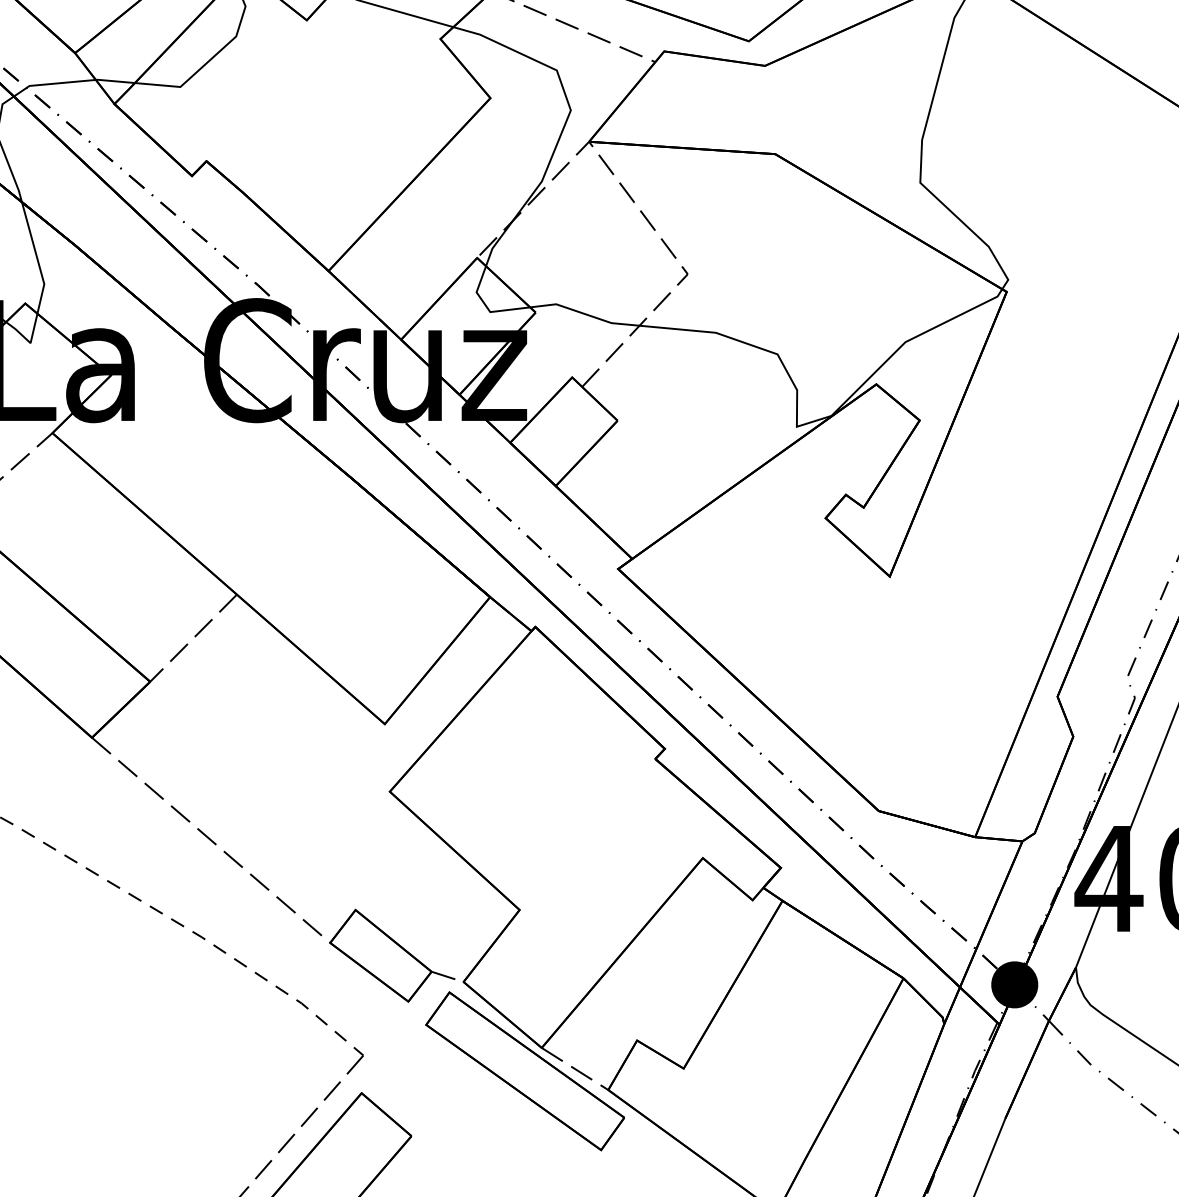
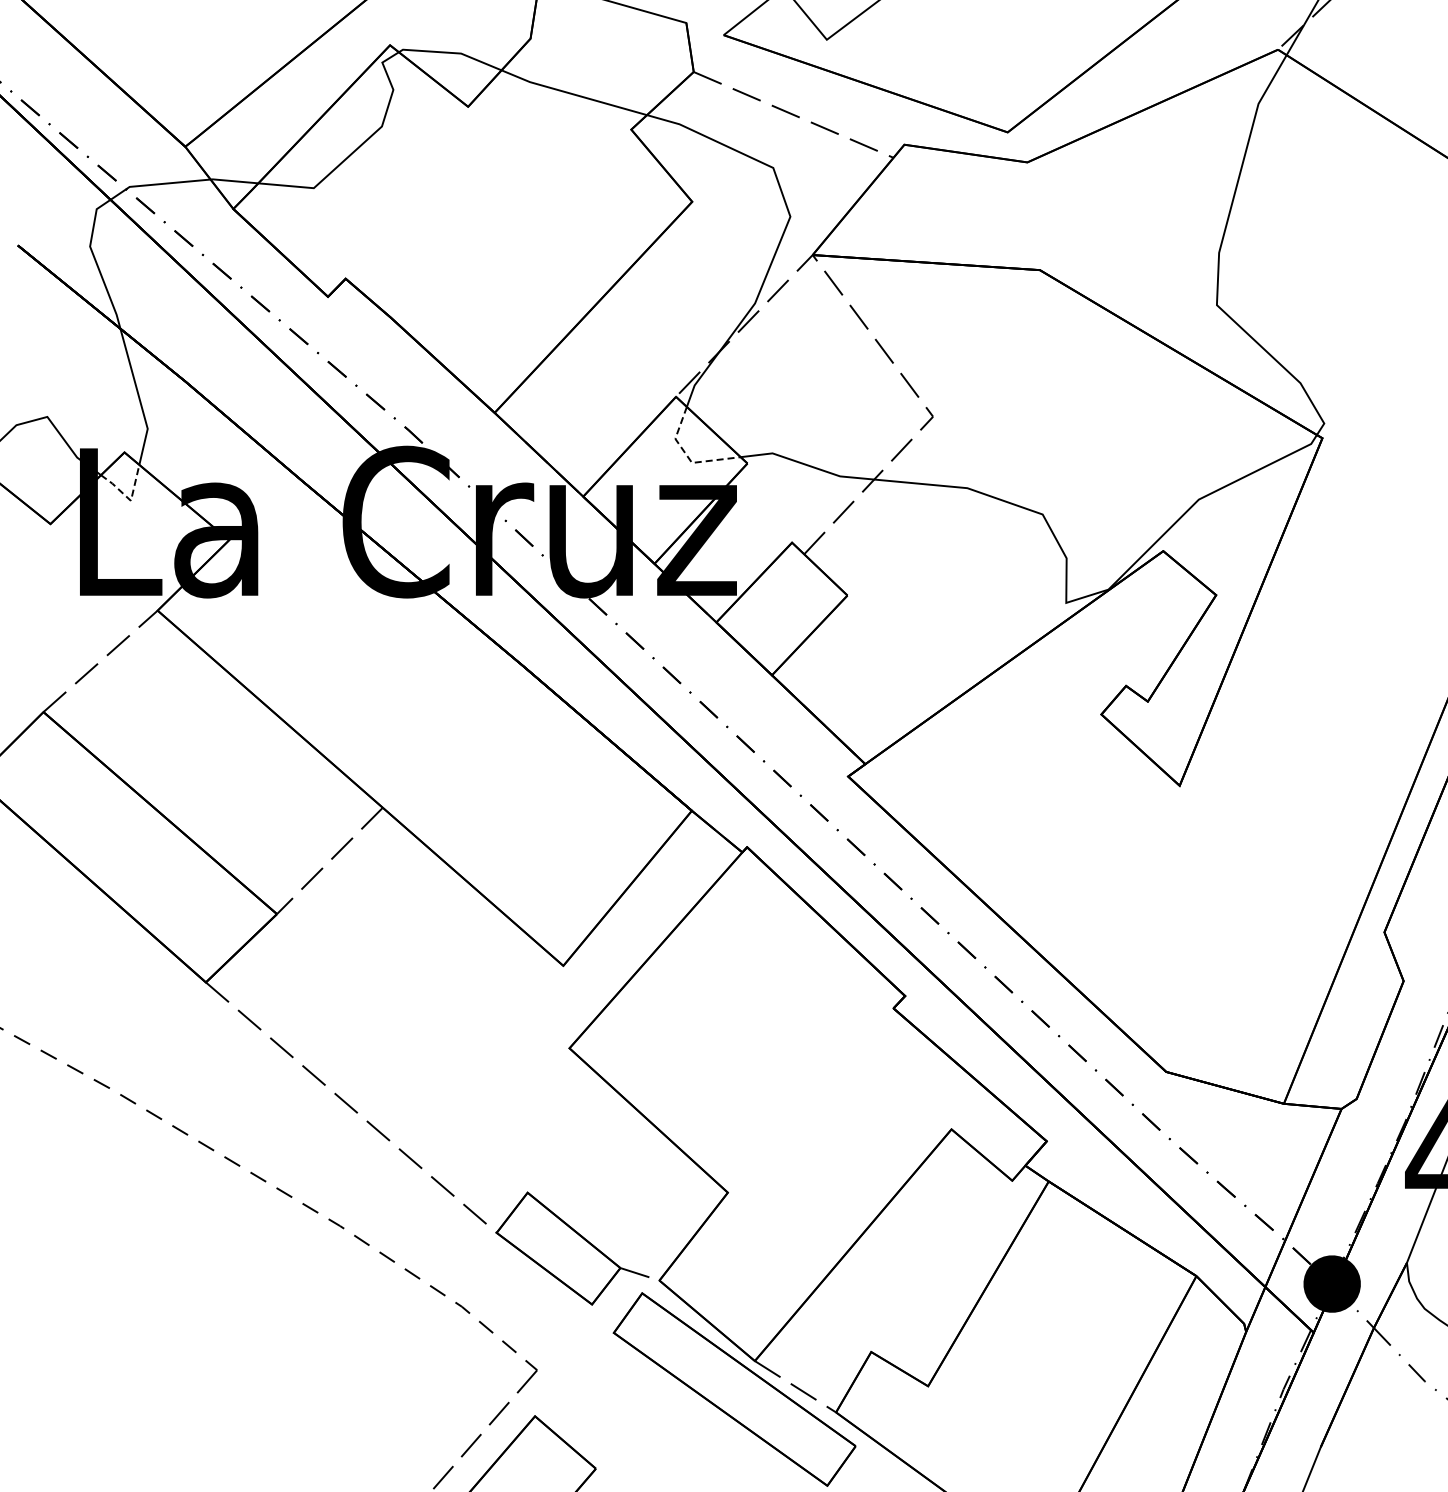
line: (487, 307) -> (688, 457), solid -> dashed
line: (29, 342) -> (129, 499), solid -> dashed

